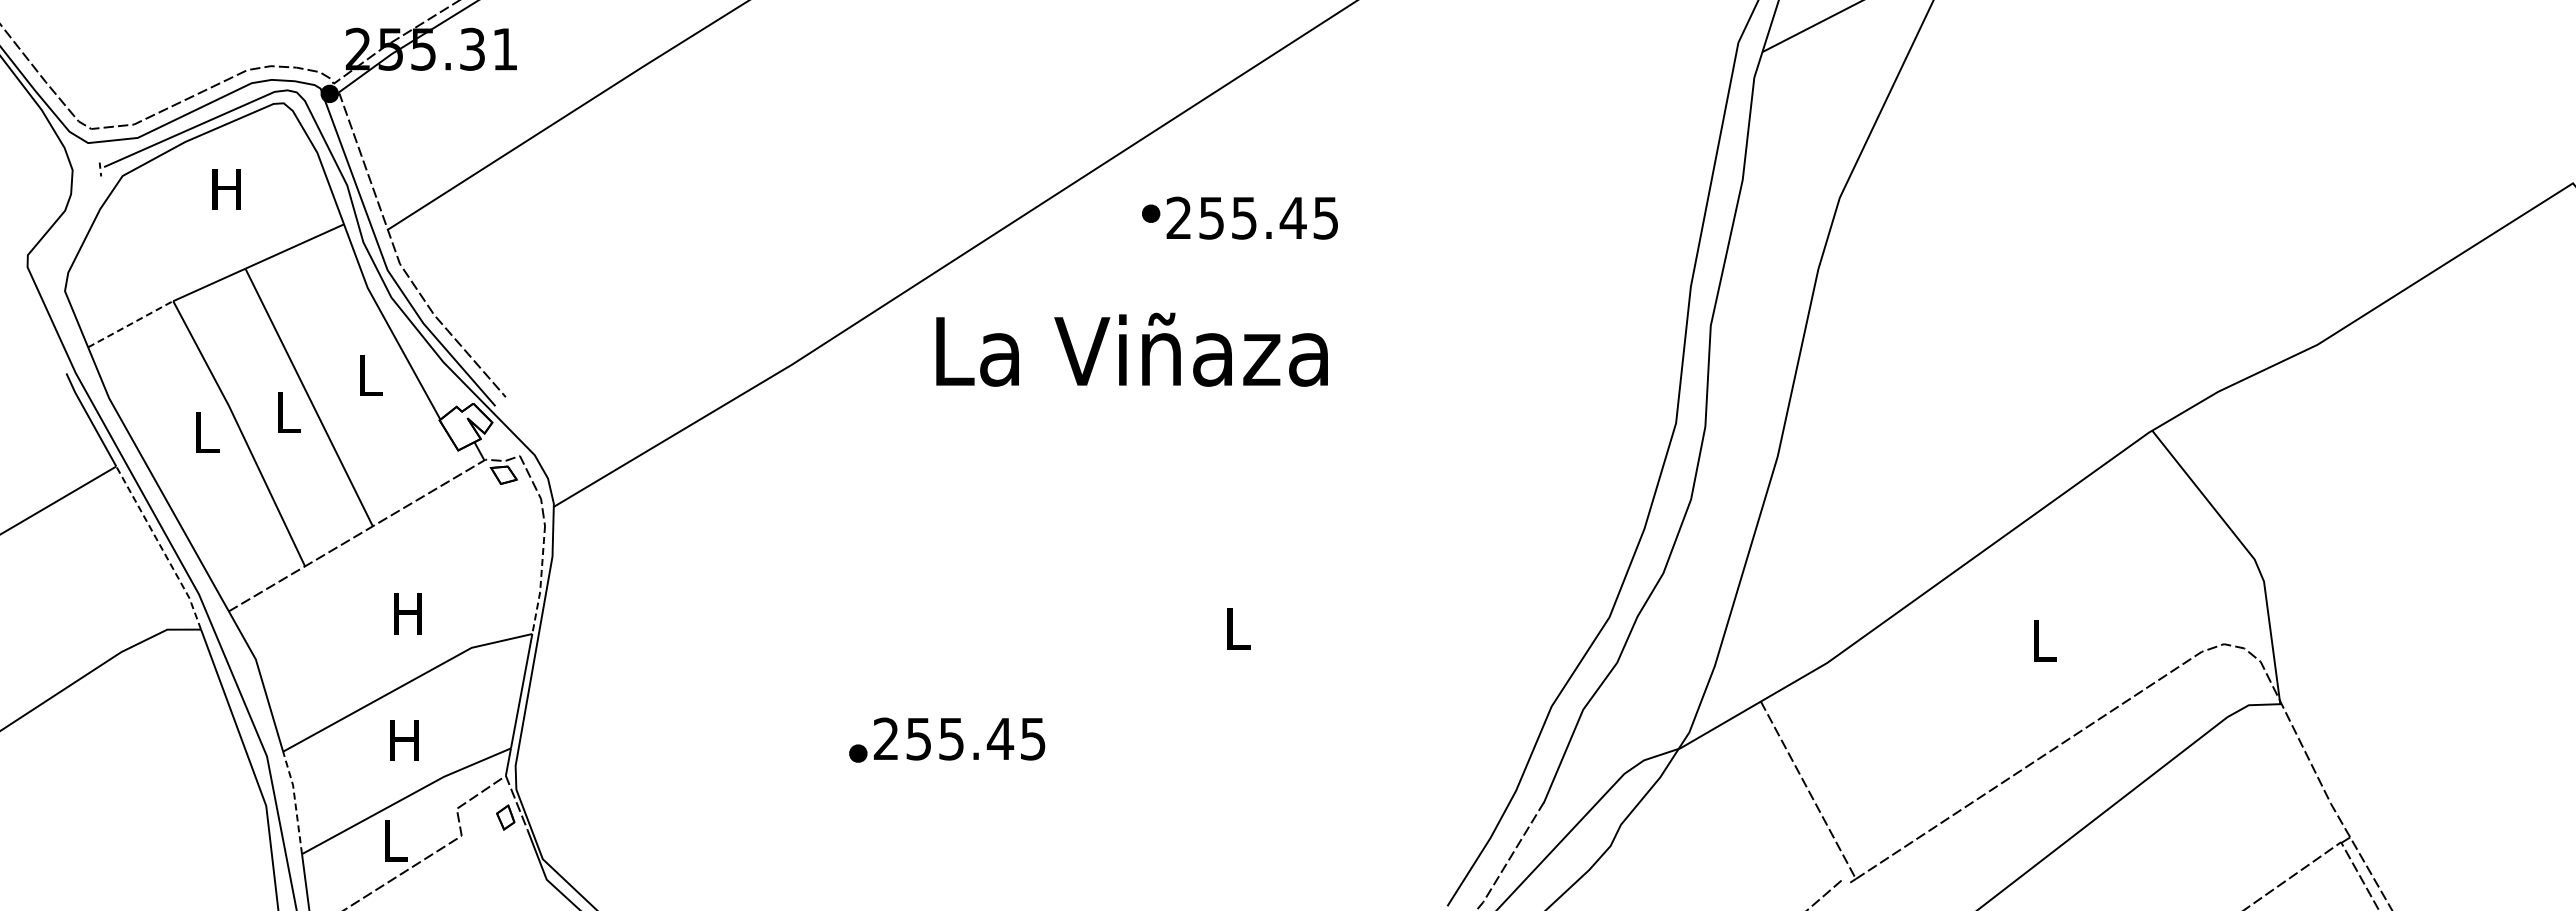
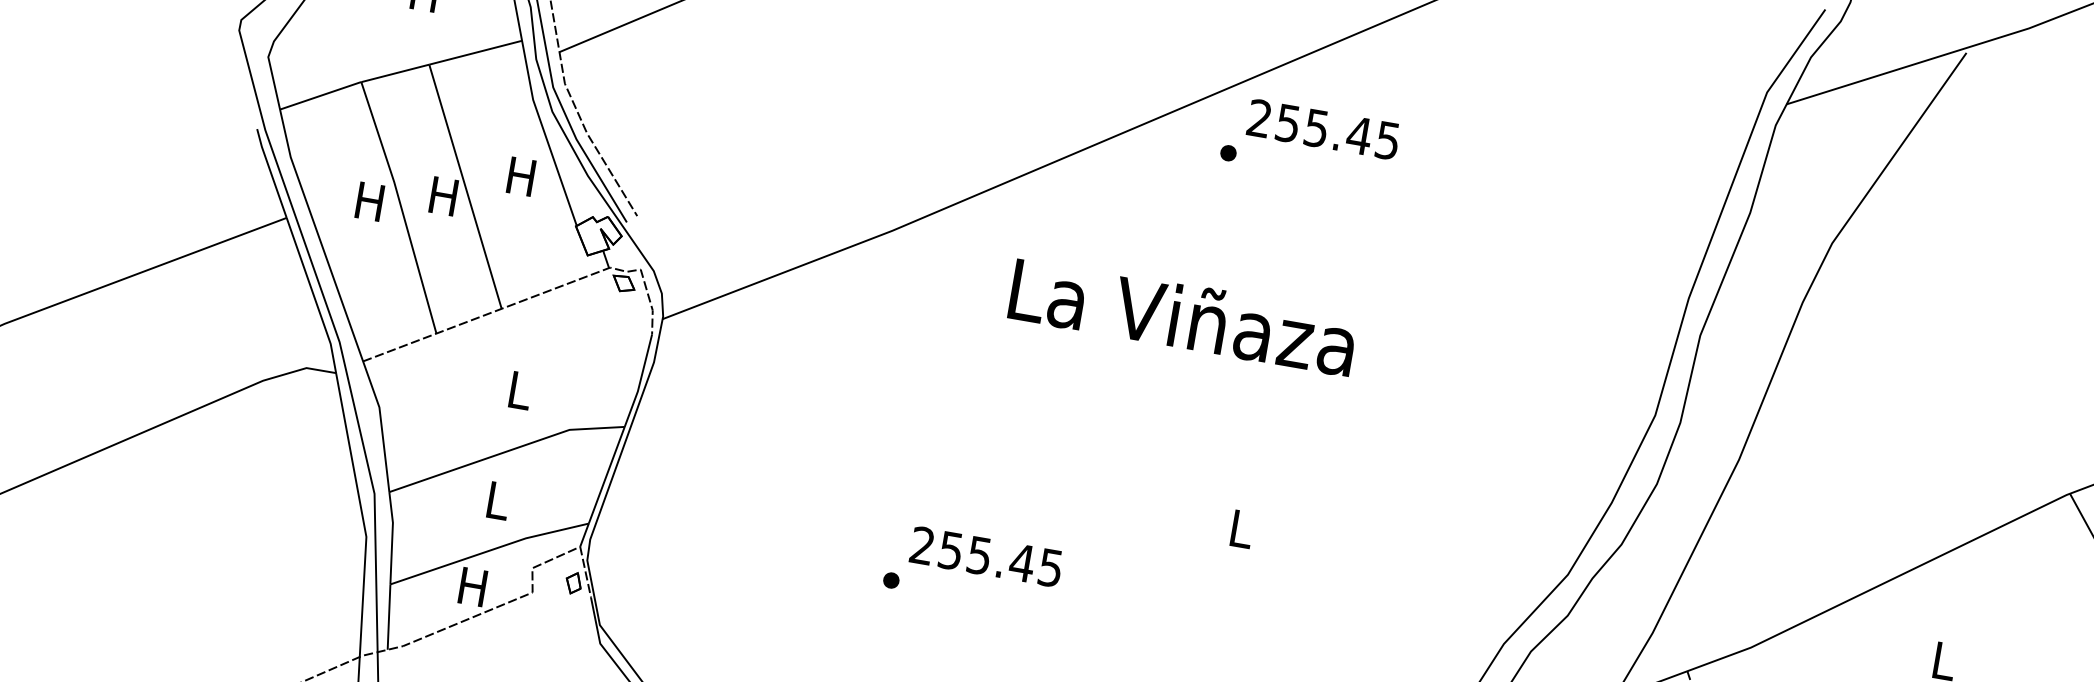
text: (1251, 217) -> (1322, 128), moved
line: (131, 323) -> (321, 95), dashed -> solid
text: (1131, 349) -> (1182, 316), moved
text: (368, 375) -> (520, 176), L -> H
text: (286, 412) -> (443, 196), L -> H
text: (205, 432) -> (369, 201), L -> H
line: (161, 547) -> (313, 295), dashed -> solid
line: (540, 581) -> (639, 382), dashed -> solid
text: (407, 613) -> (518, 390), H -> L
text: (959, 738) -> (986, 556), moved
text: (404, 740) -> (497, 500), H -> L
line: (295, 801) -> (392, 537), dashed -> solid
text: (394, 840) -> (473, 586), L -> H

